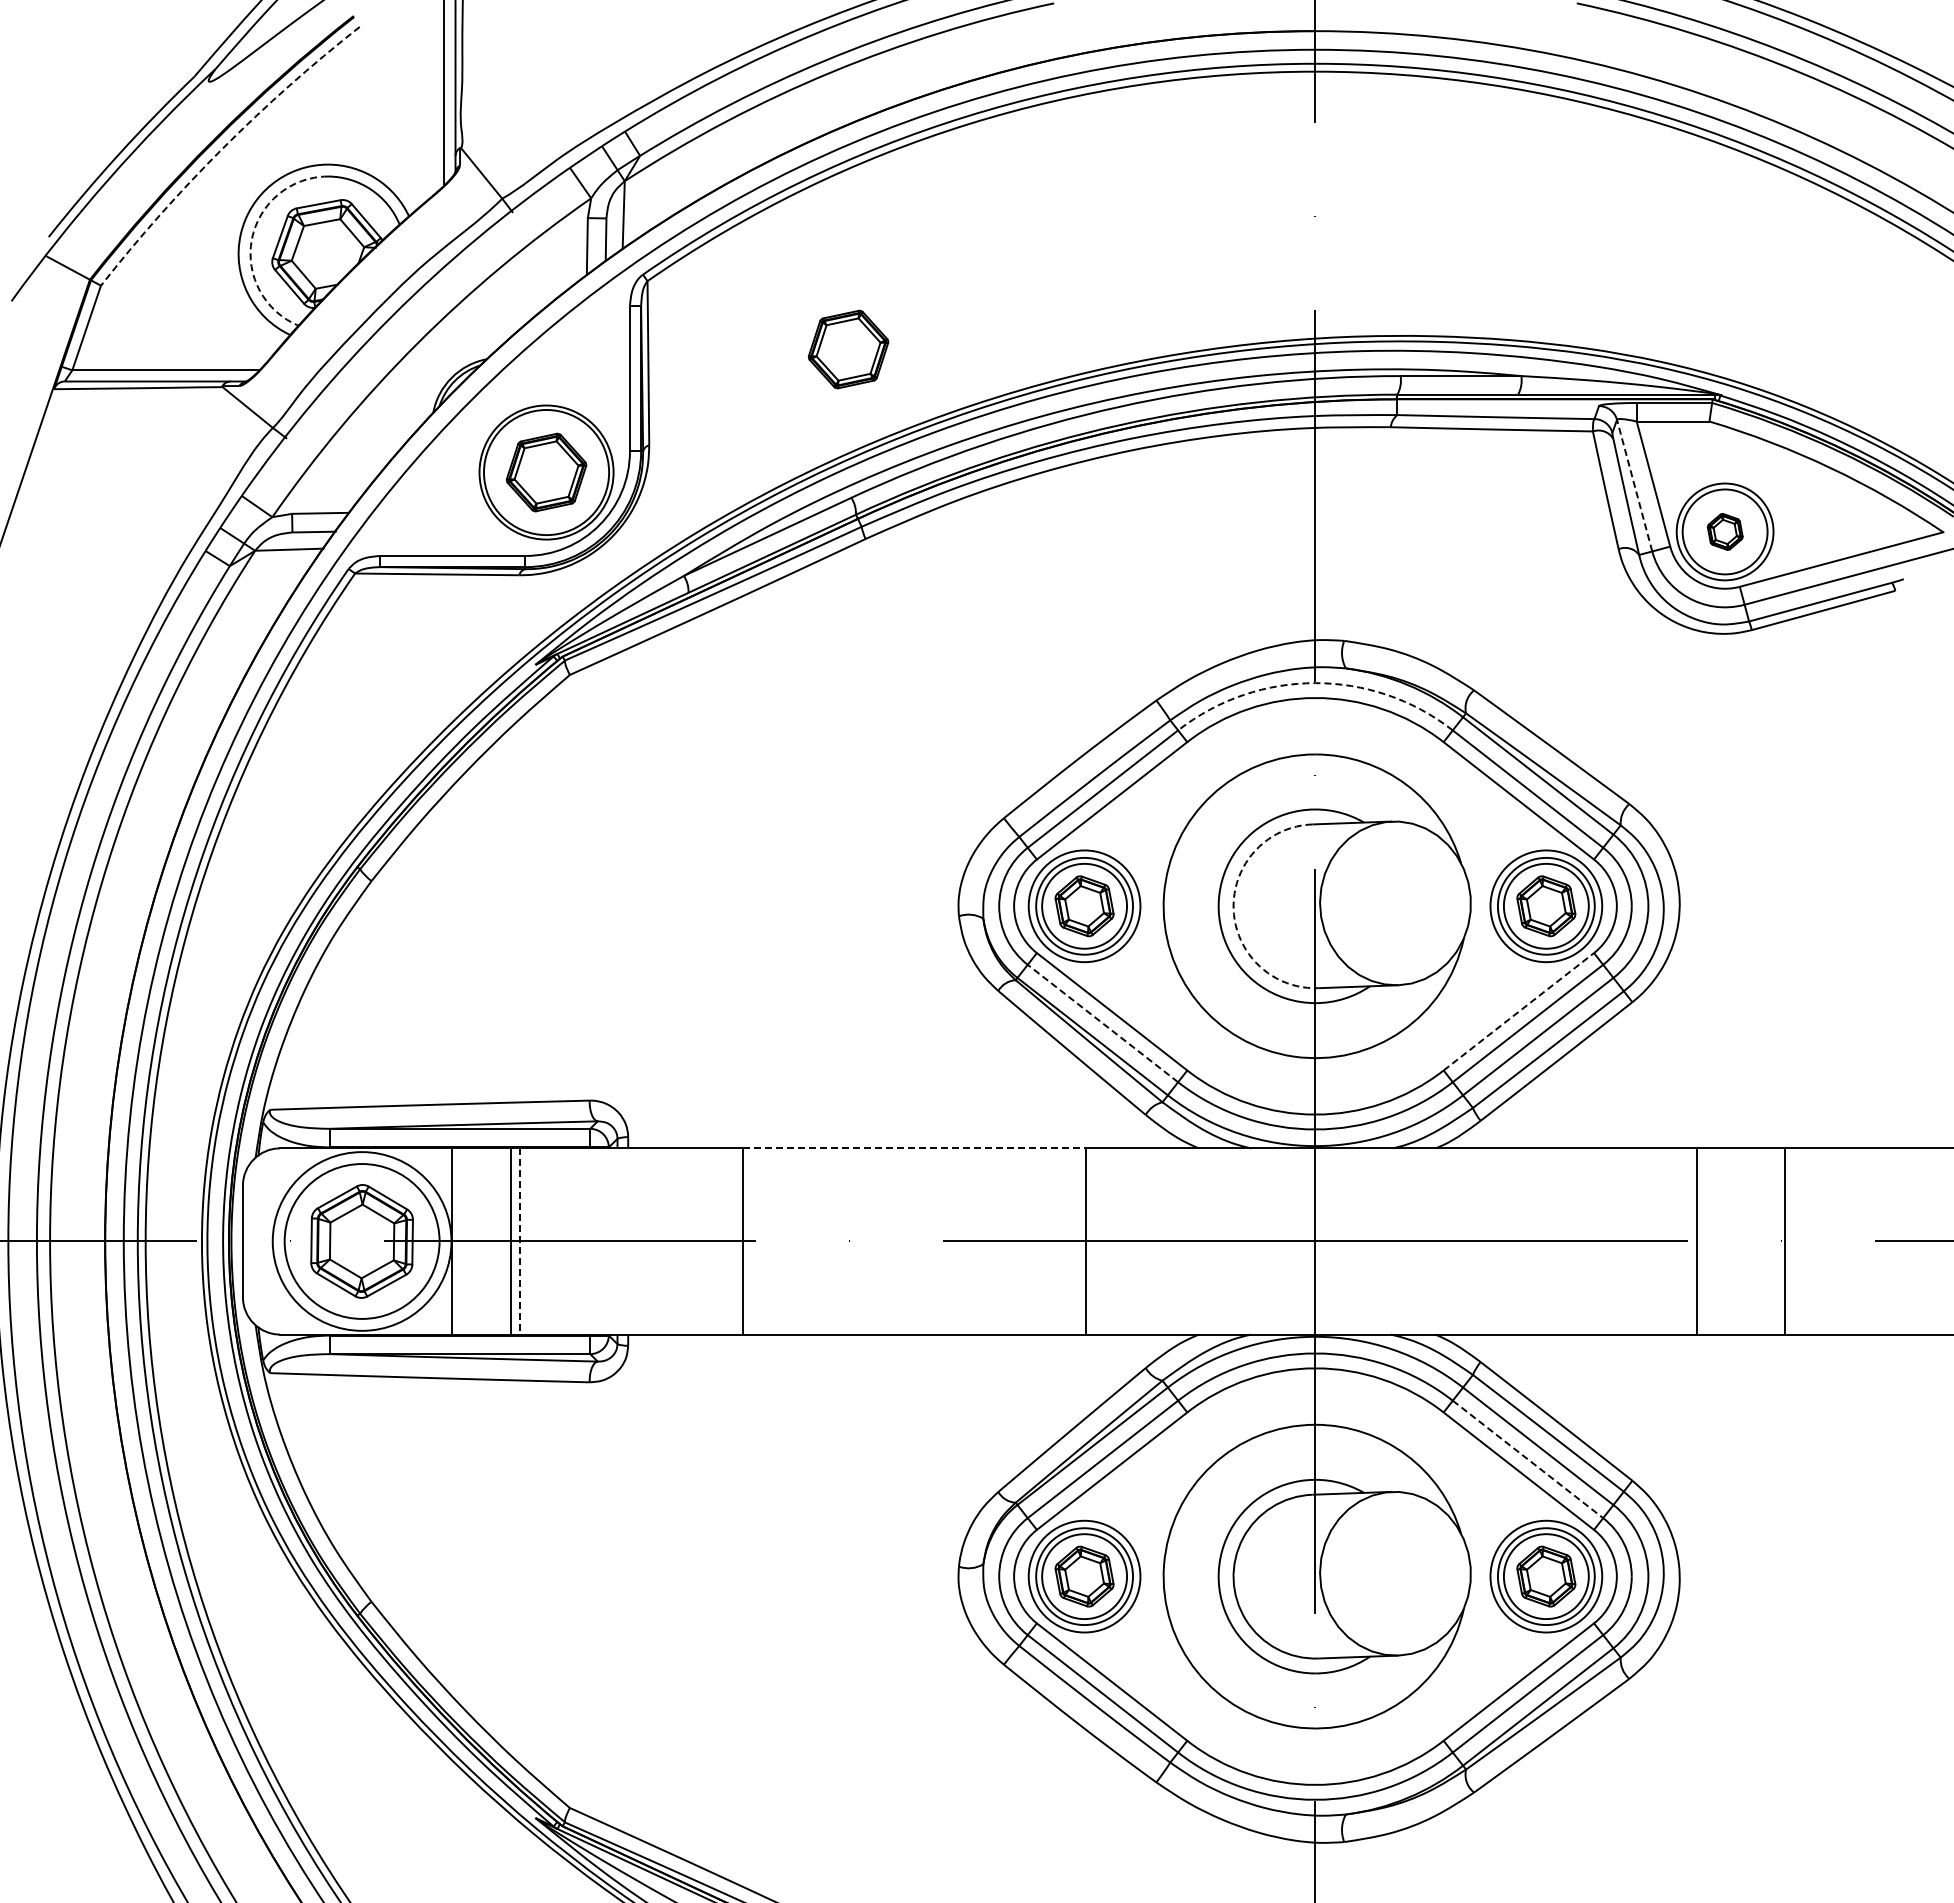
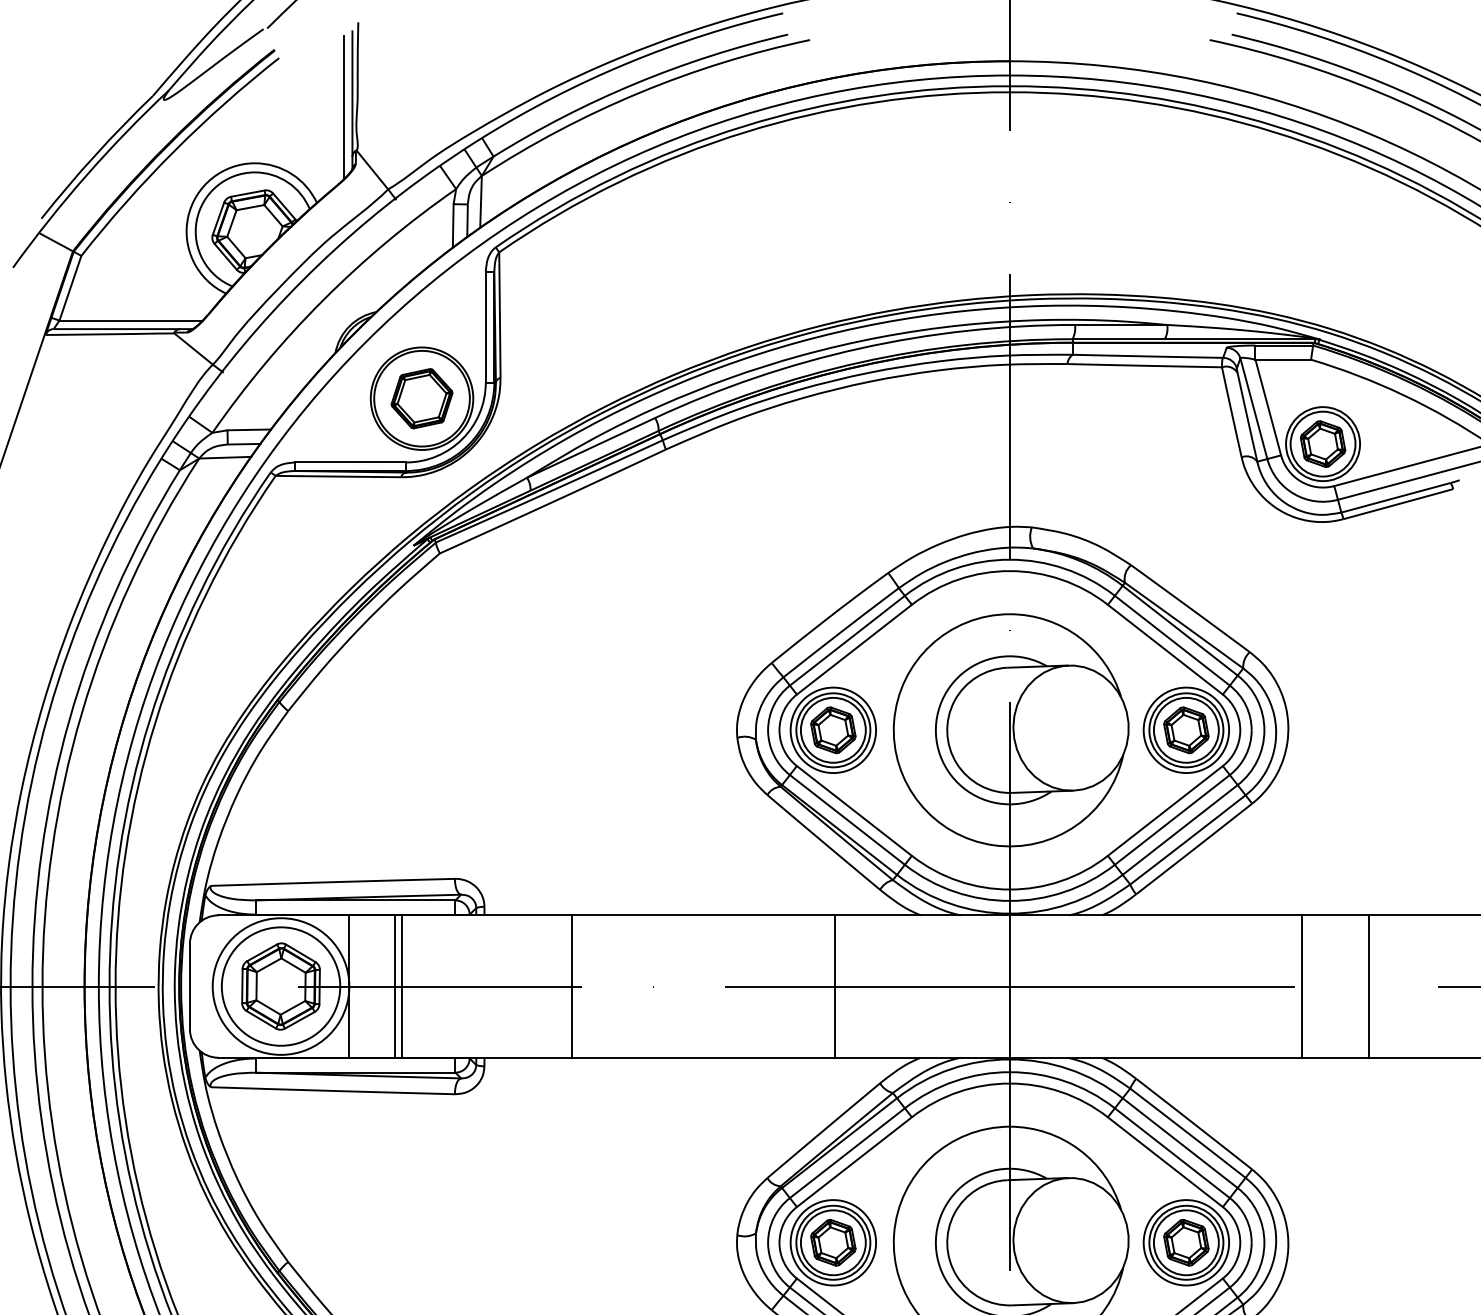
arc: (222, 148) -> (174, 150), dashed -> solid
arc: (251, 239) -> (196, 220), dashed -> solid
part: (848, 349) -> (652, 304), removed
line: (1634, 485) -> (1253, 408), dashed -> solid
part: (1725, 531) -> (1323, 443), size x1.67
arc: (1315, 683) -> (1009, 559), dashed -> solid
arc: (1233, 909) -> (947, 732), dashed -> solid
line: (1519, 1011) -> (1165, 810), dashed -> solid
line: (1102, 1023) -> (847, 819), dashed -> solid
line: (915, 1148) -> (704, 915), dashed -> solid
line: (519, 1241) -> (401, 986), dashed -> solid
line: (1528, 1459) -> (1172, 1153), dashed -> solid

